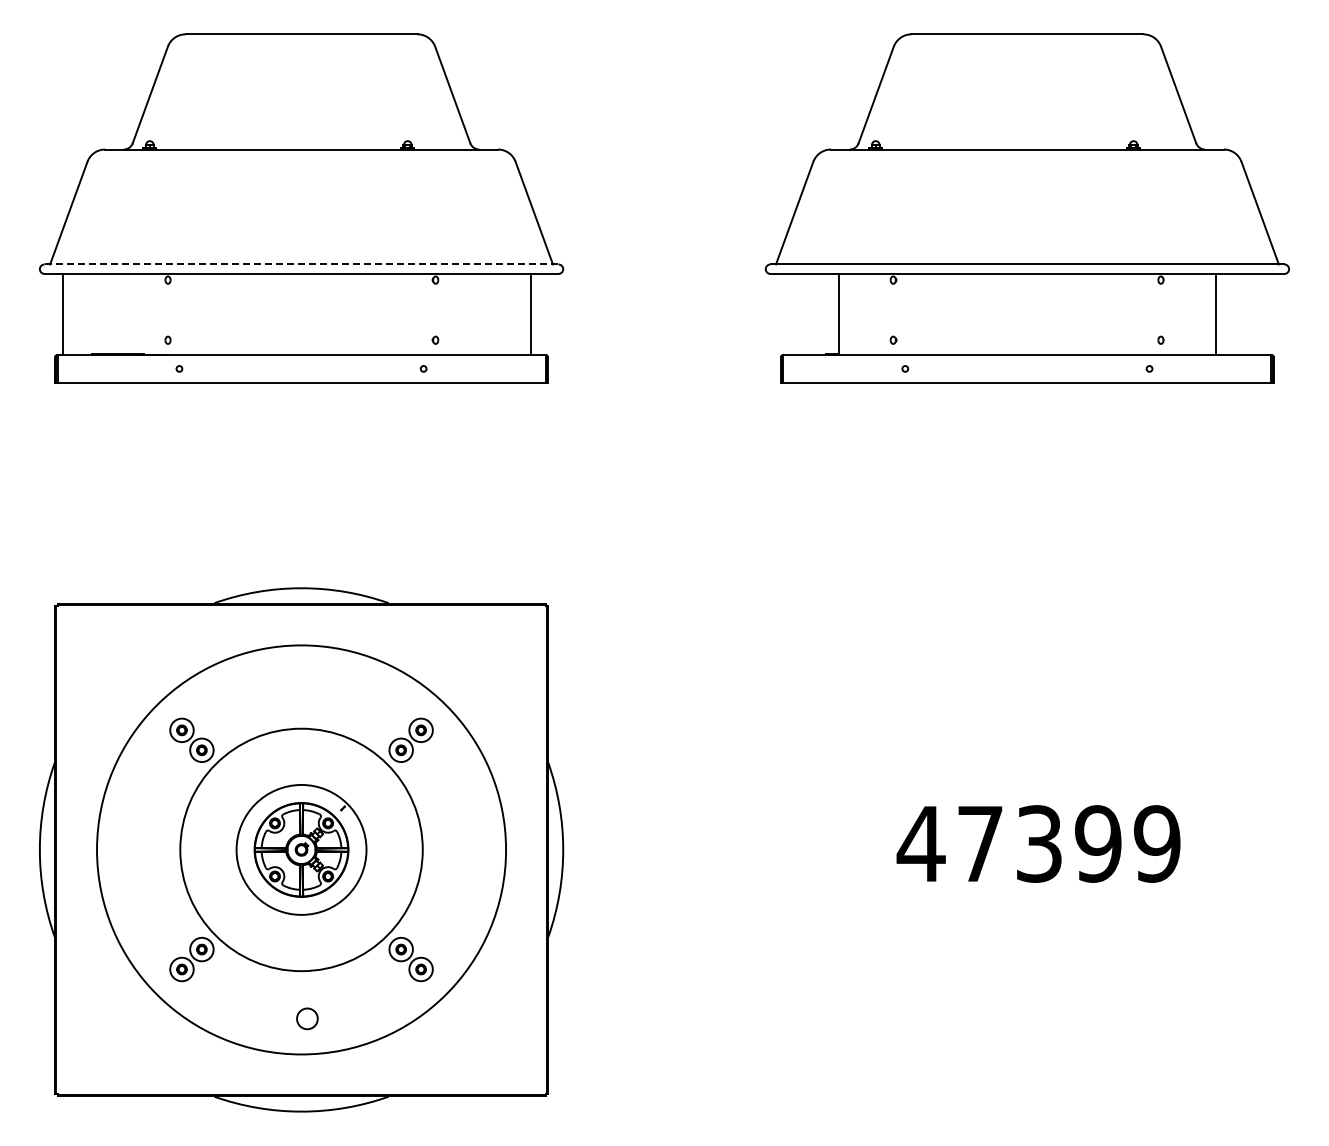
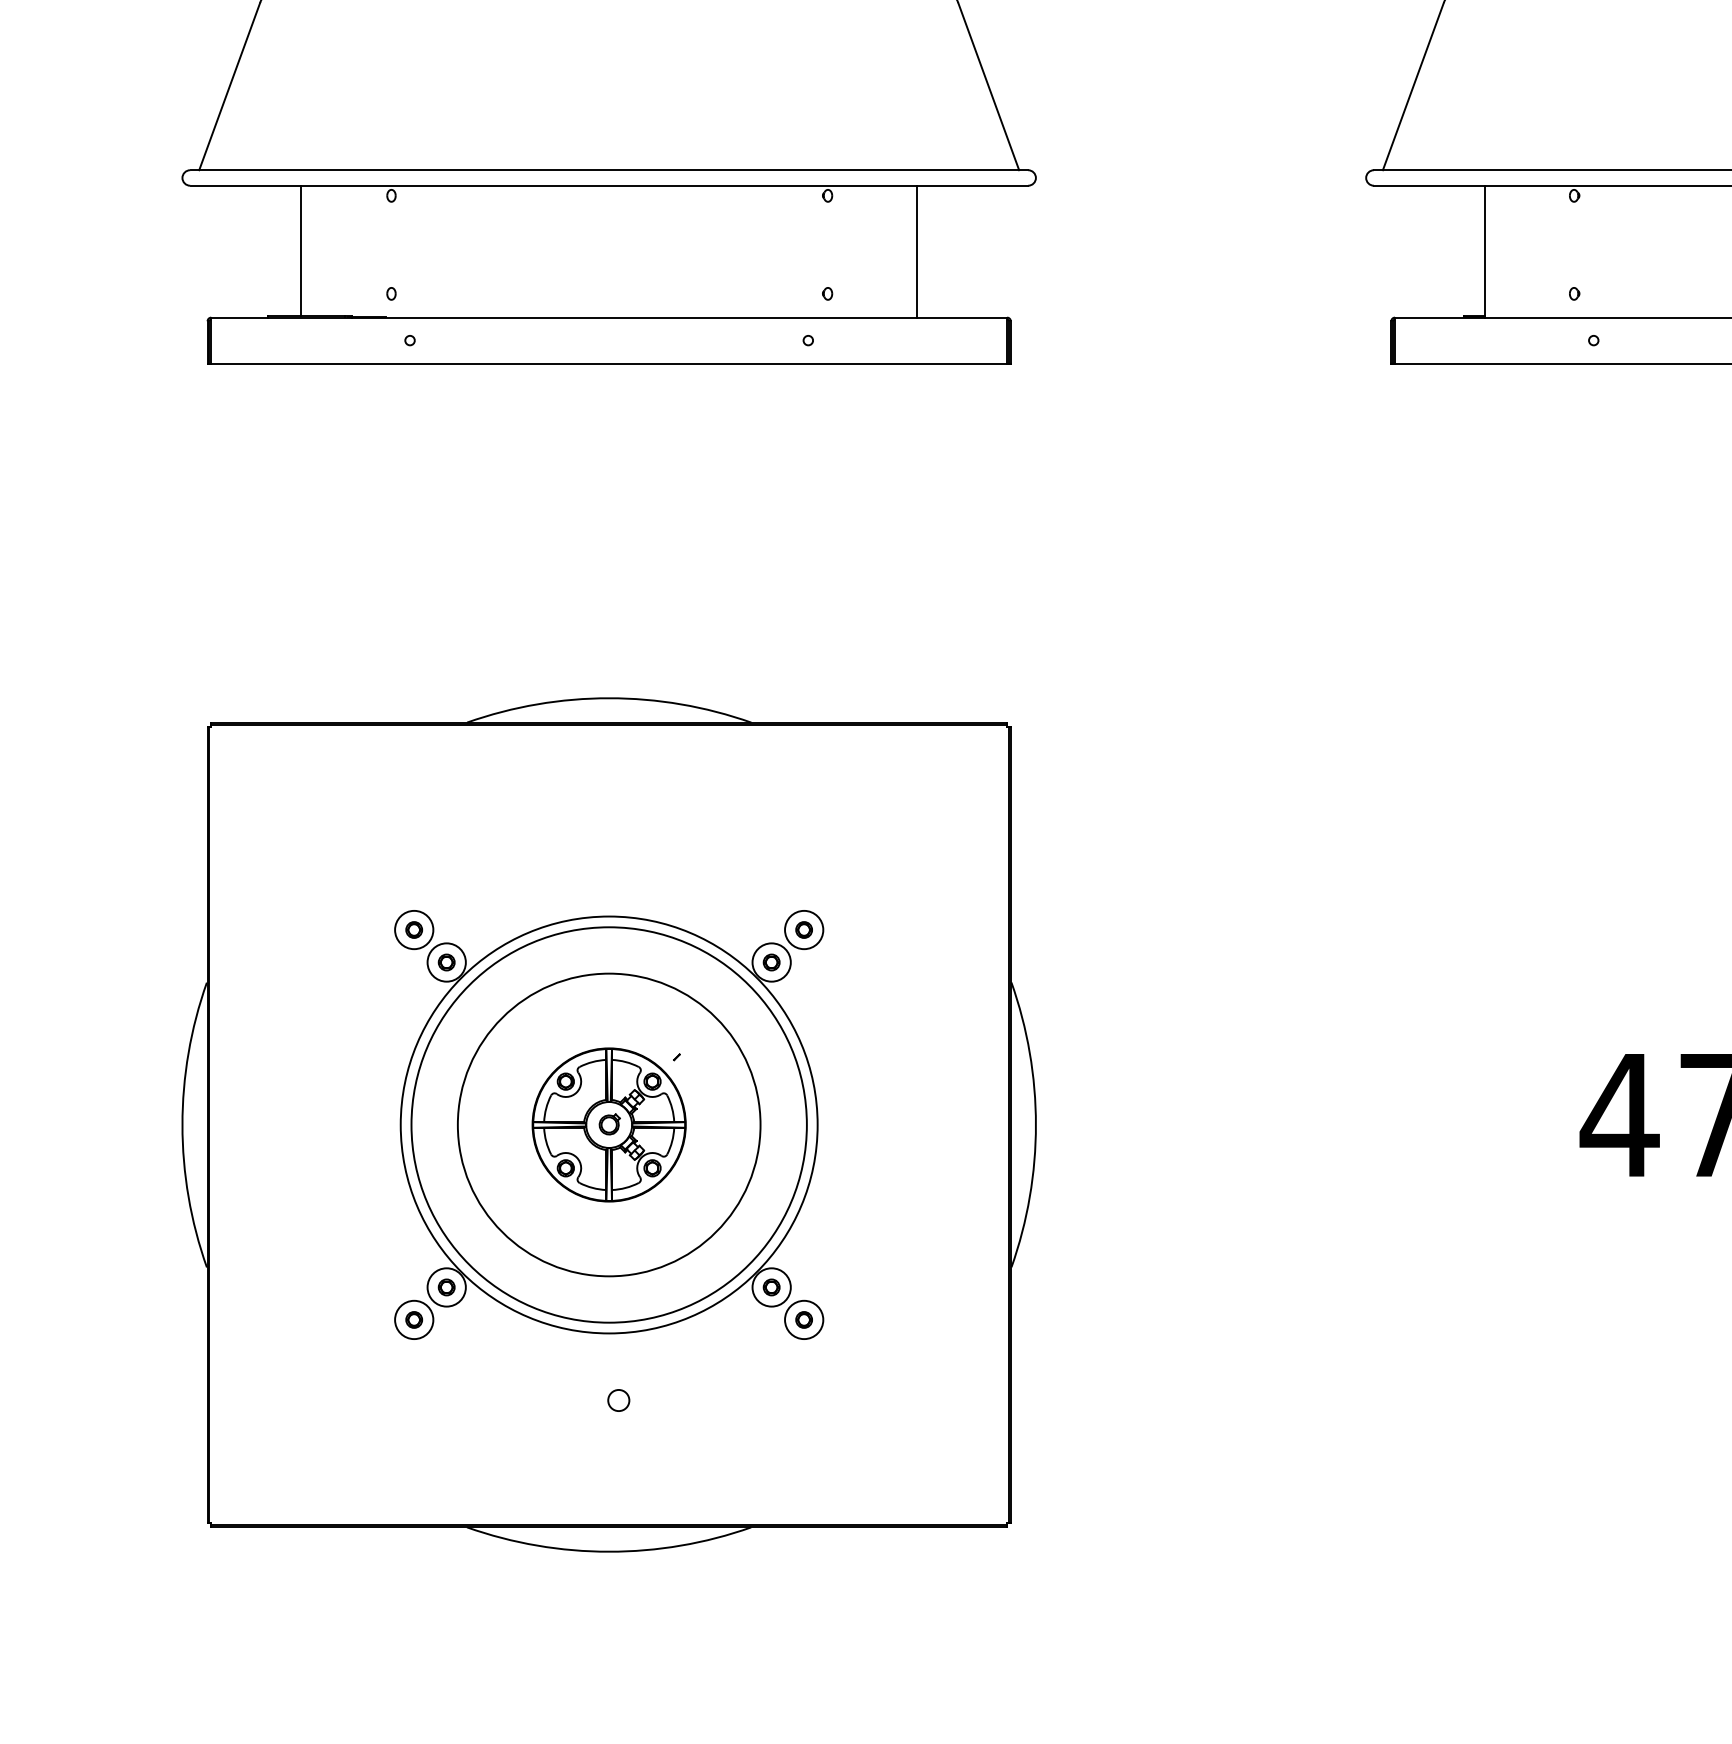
line: (301, 264) -> (609, 170), dashed -> solid
line: (62, 313) -> (300, 250), moved
line: (531, 313) -> (917, 250), moved
circle: (301, 849) -> (609, 1124), size x0.62
circle: (301, 849) -> (609, 1124), size x1.43
circle: (307, 1018) -> (618, 1399), size x0.62

